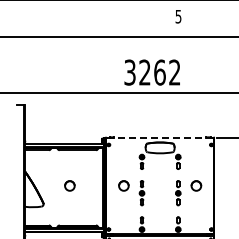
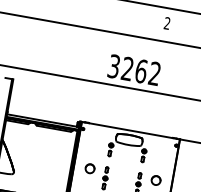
text: (178, 16) -> (167, 23), 5 -> 2
line: (159, 137) -> (130, 130), dashed -> solid
circle: (69, 185) -> (40, 159), removed

